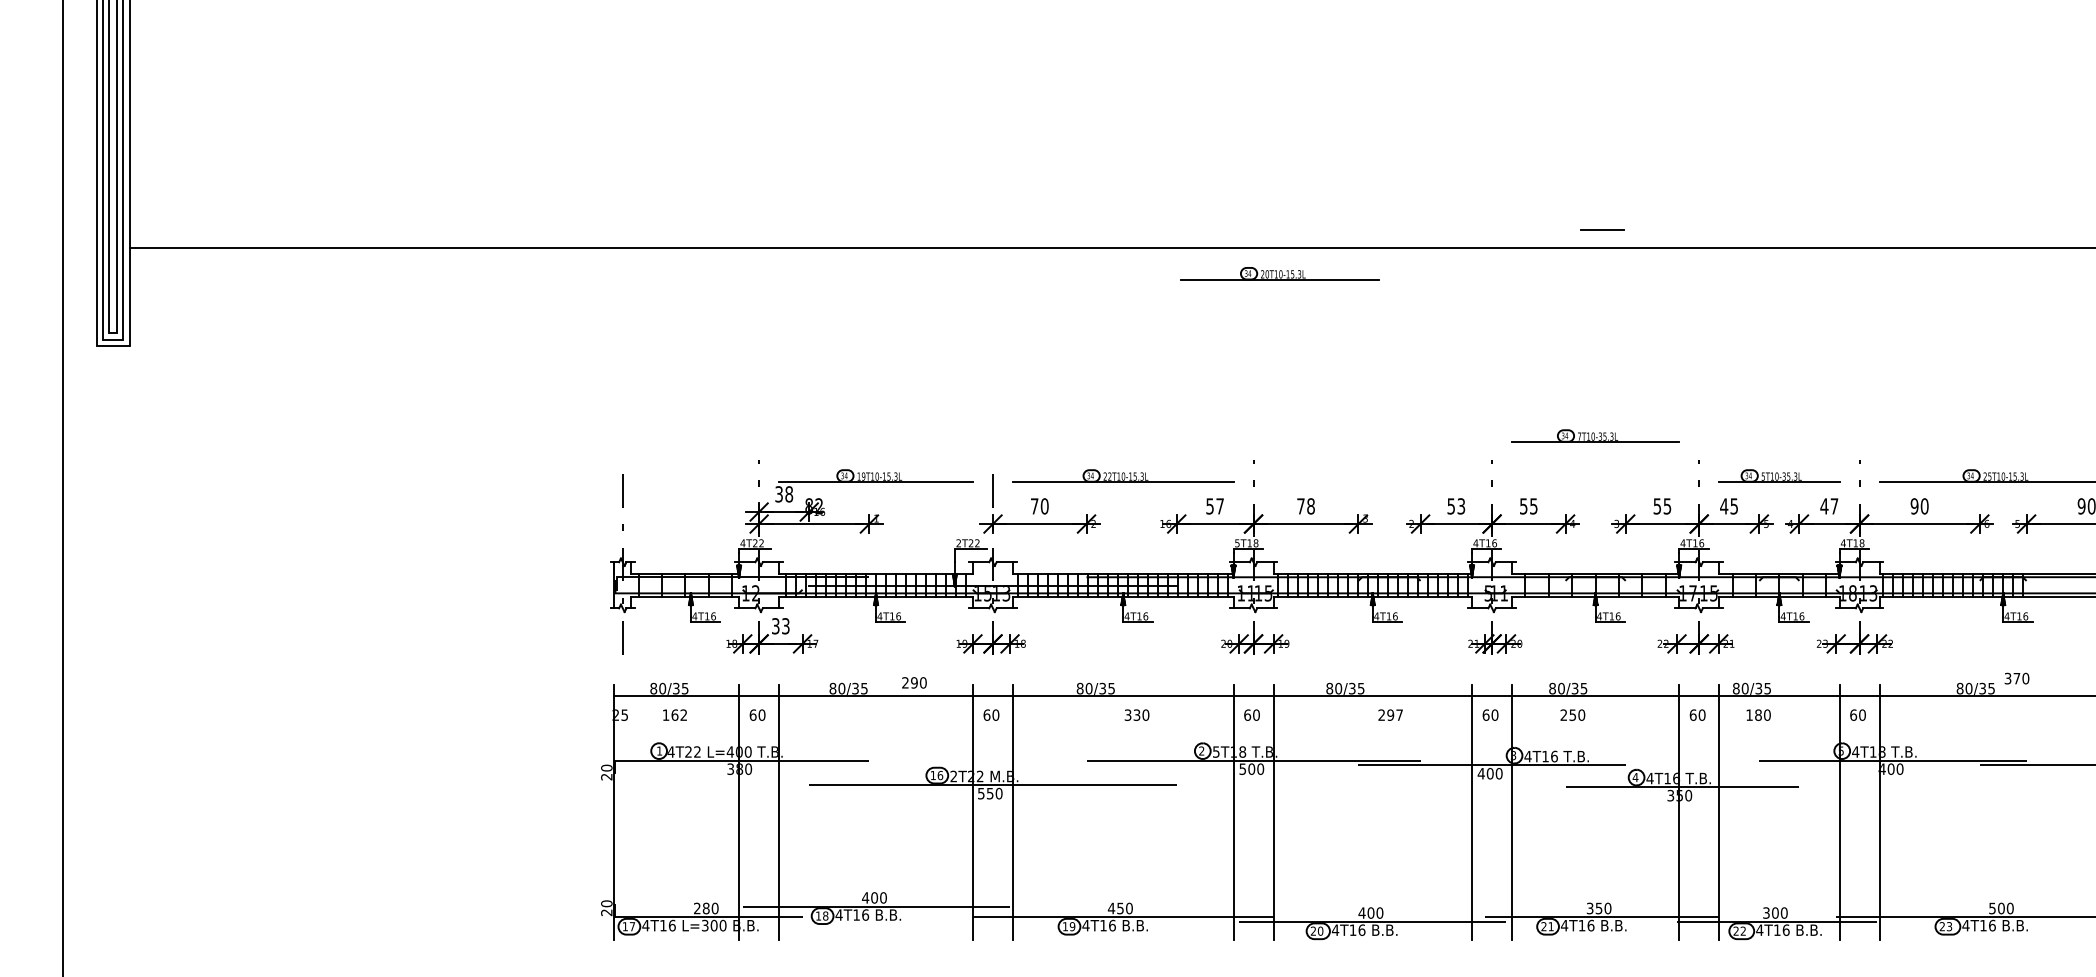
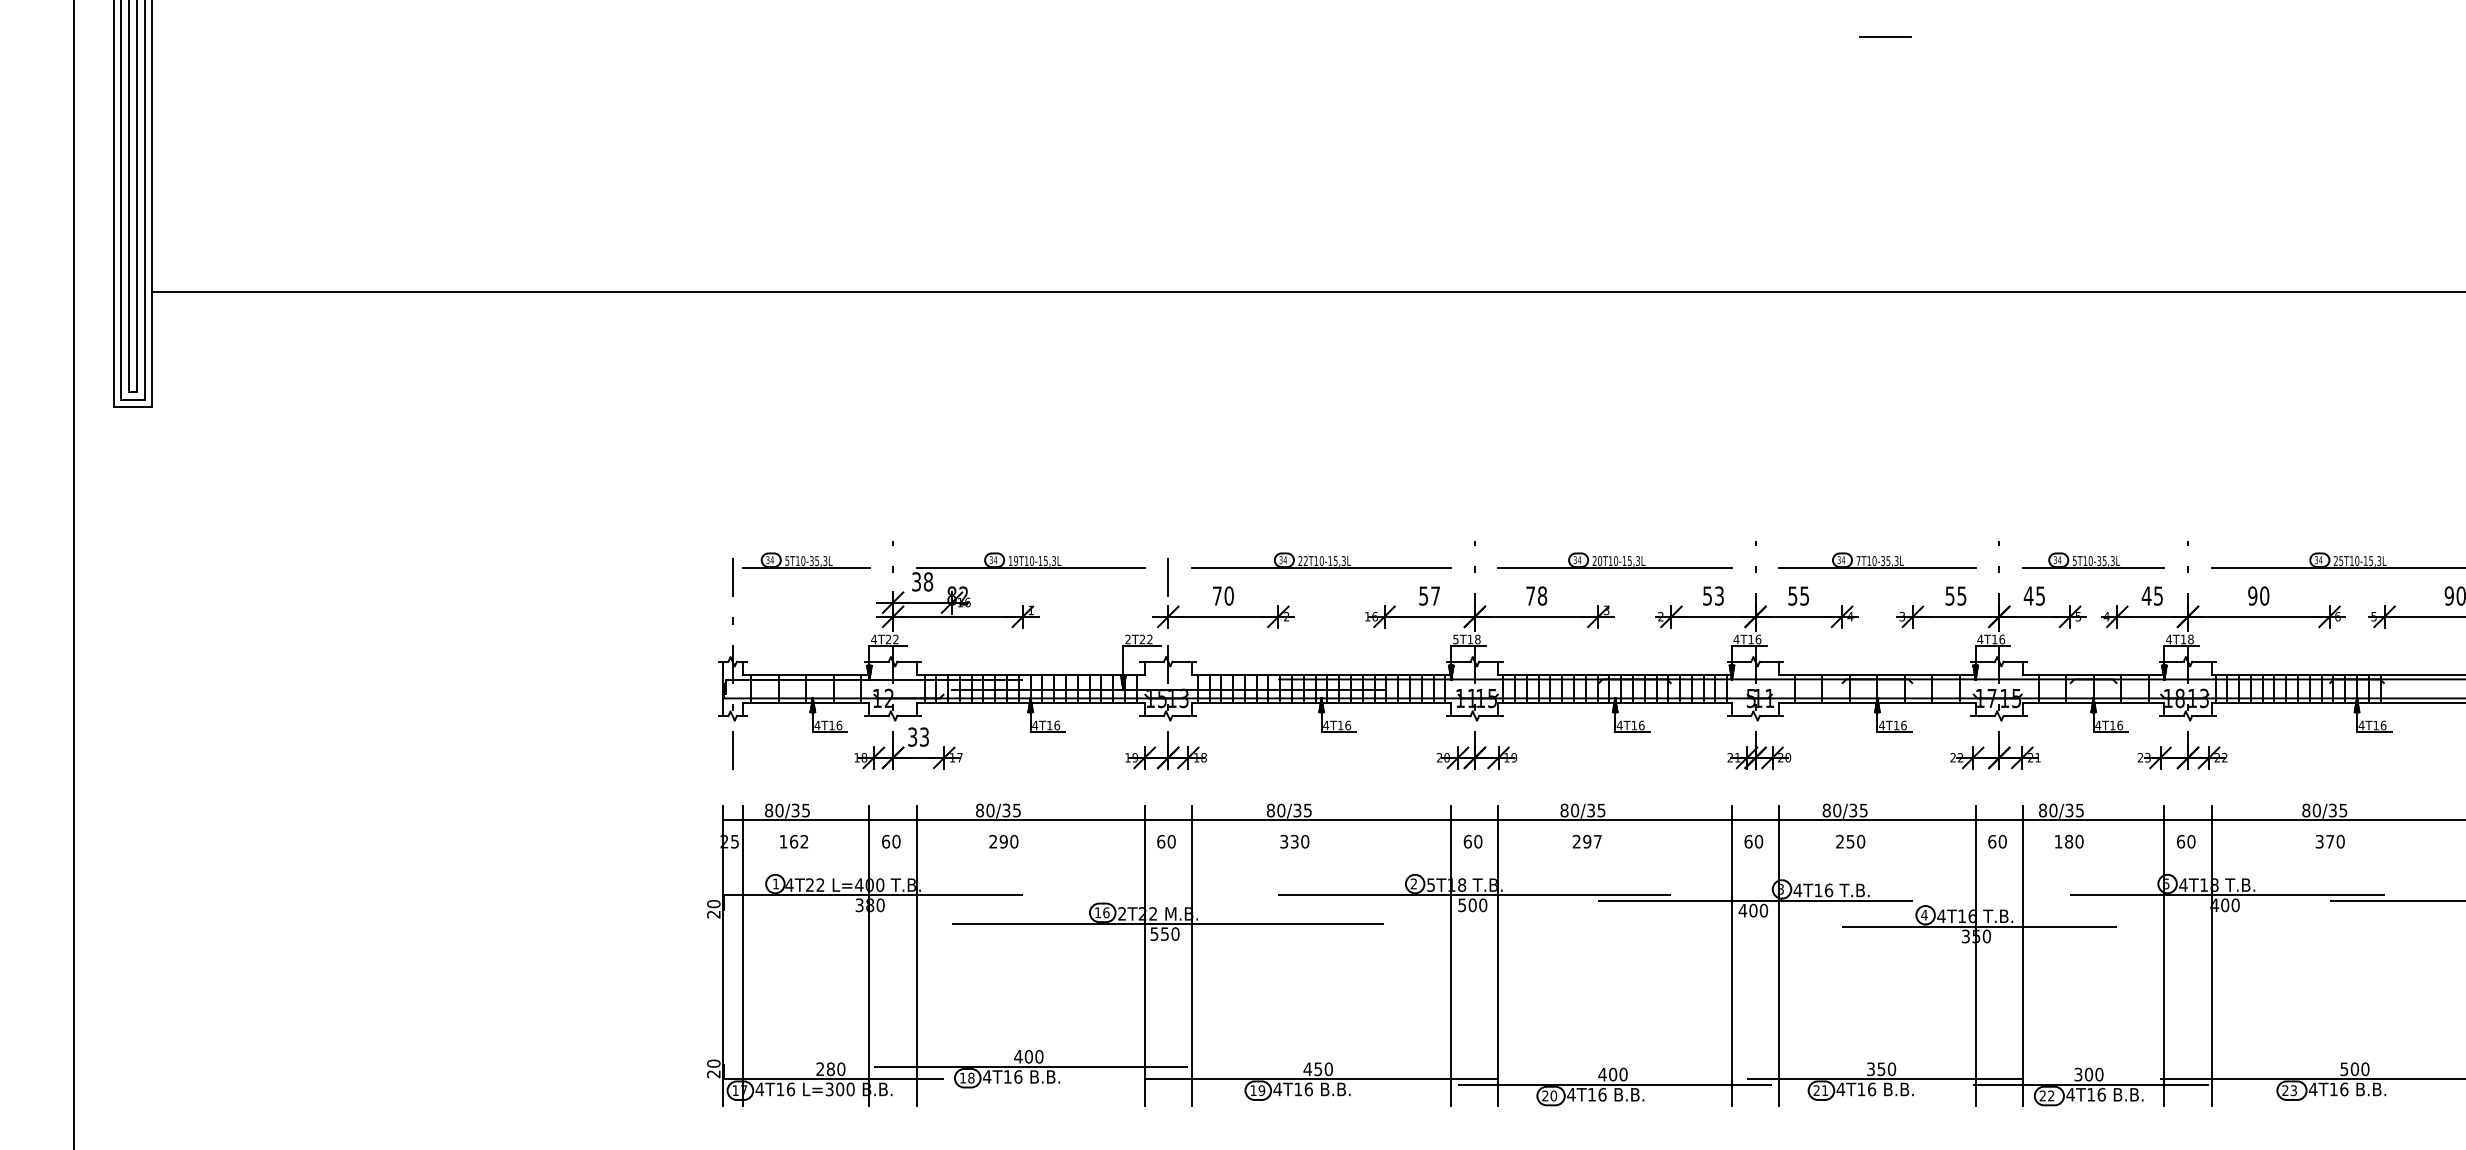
line: (1602, 229) -> (1885, 36), moved
part: (1279, 273) -> (1614, 560), moved
part: (1595, 436) -> (1877, 560), moved
part: (685, 476) -> (806, 560), added
text: (1834, 505) -> (2158, 595), 47 -> 45
text: (2016, 678) -> (2329, 841), moved
text: (914, 682) -> (1003, 841), moved
text: (1136, 714) -> (1294, 841), moved
text: (1390, 714) -> (1586, 841), moved
line: (631, 812) -> (742, 956), added

